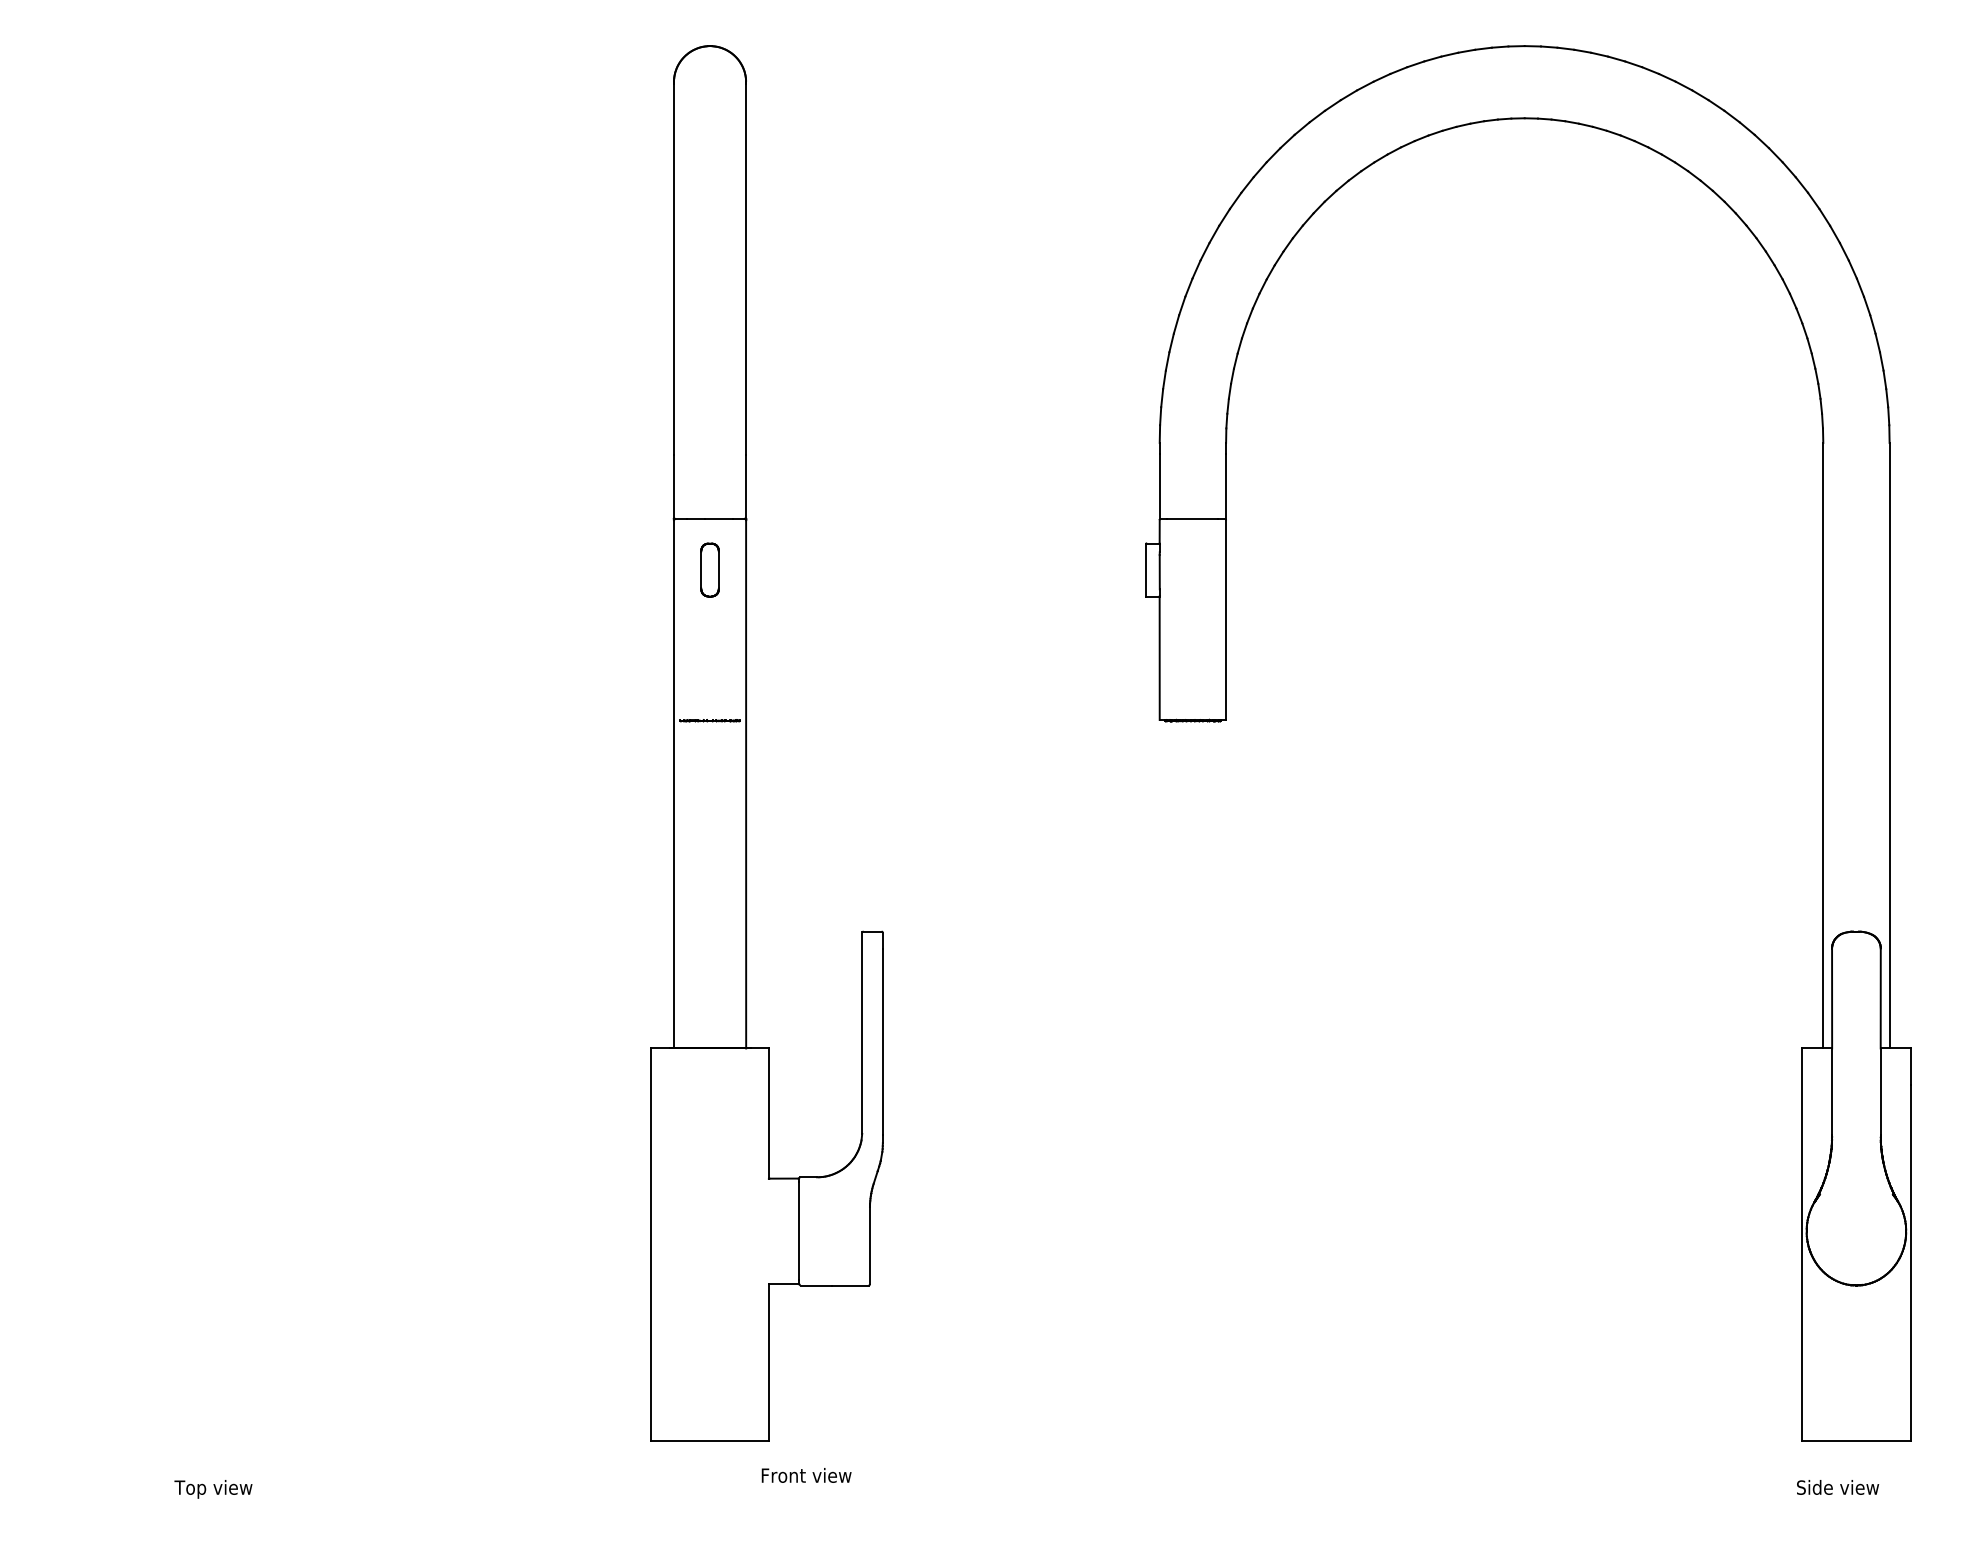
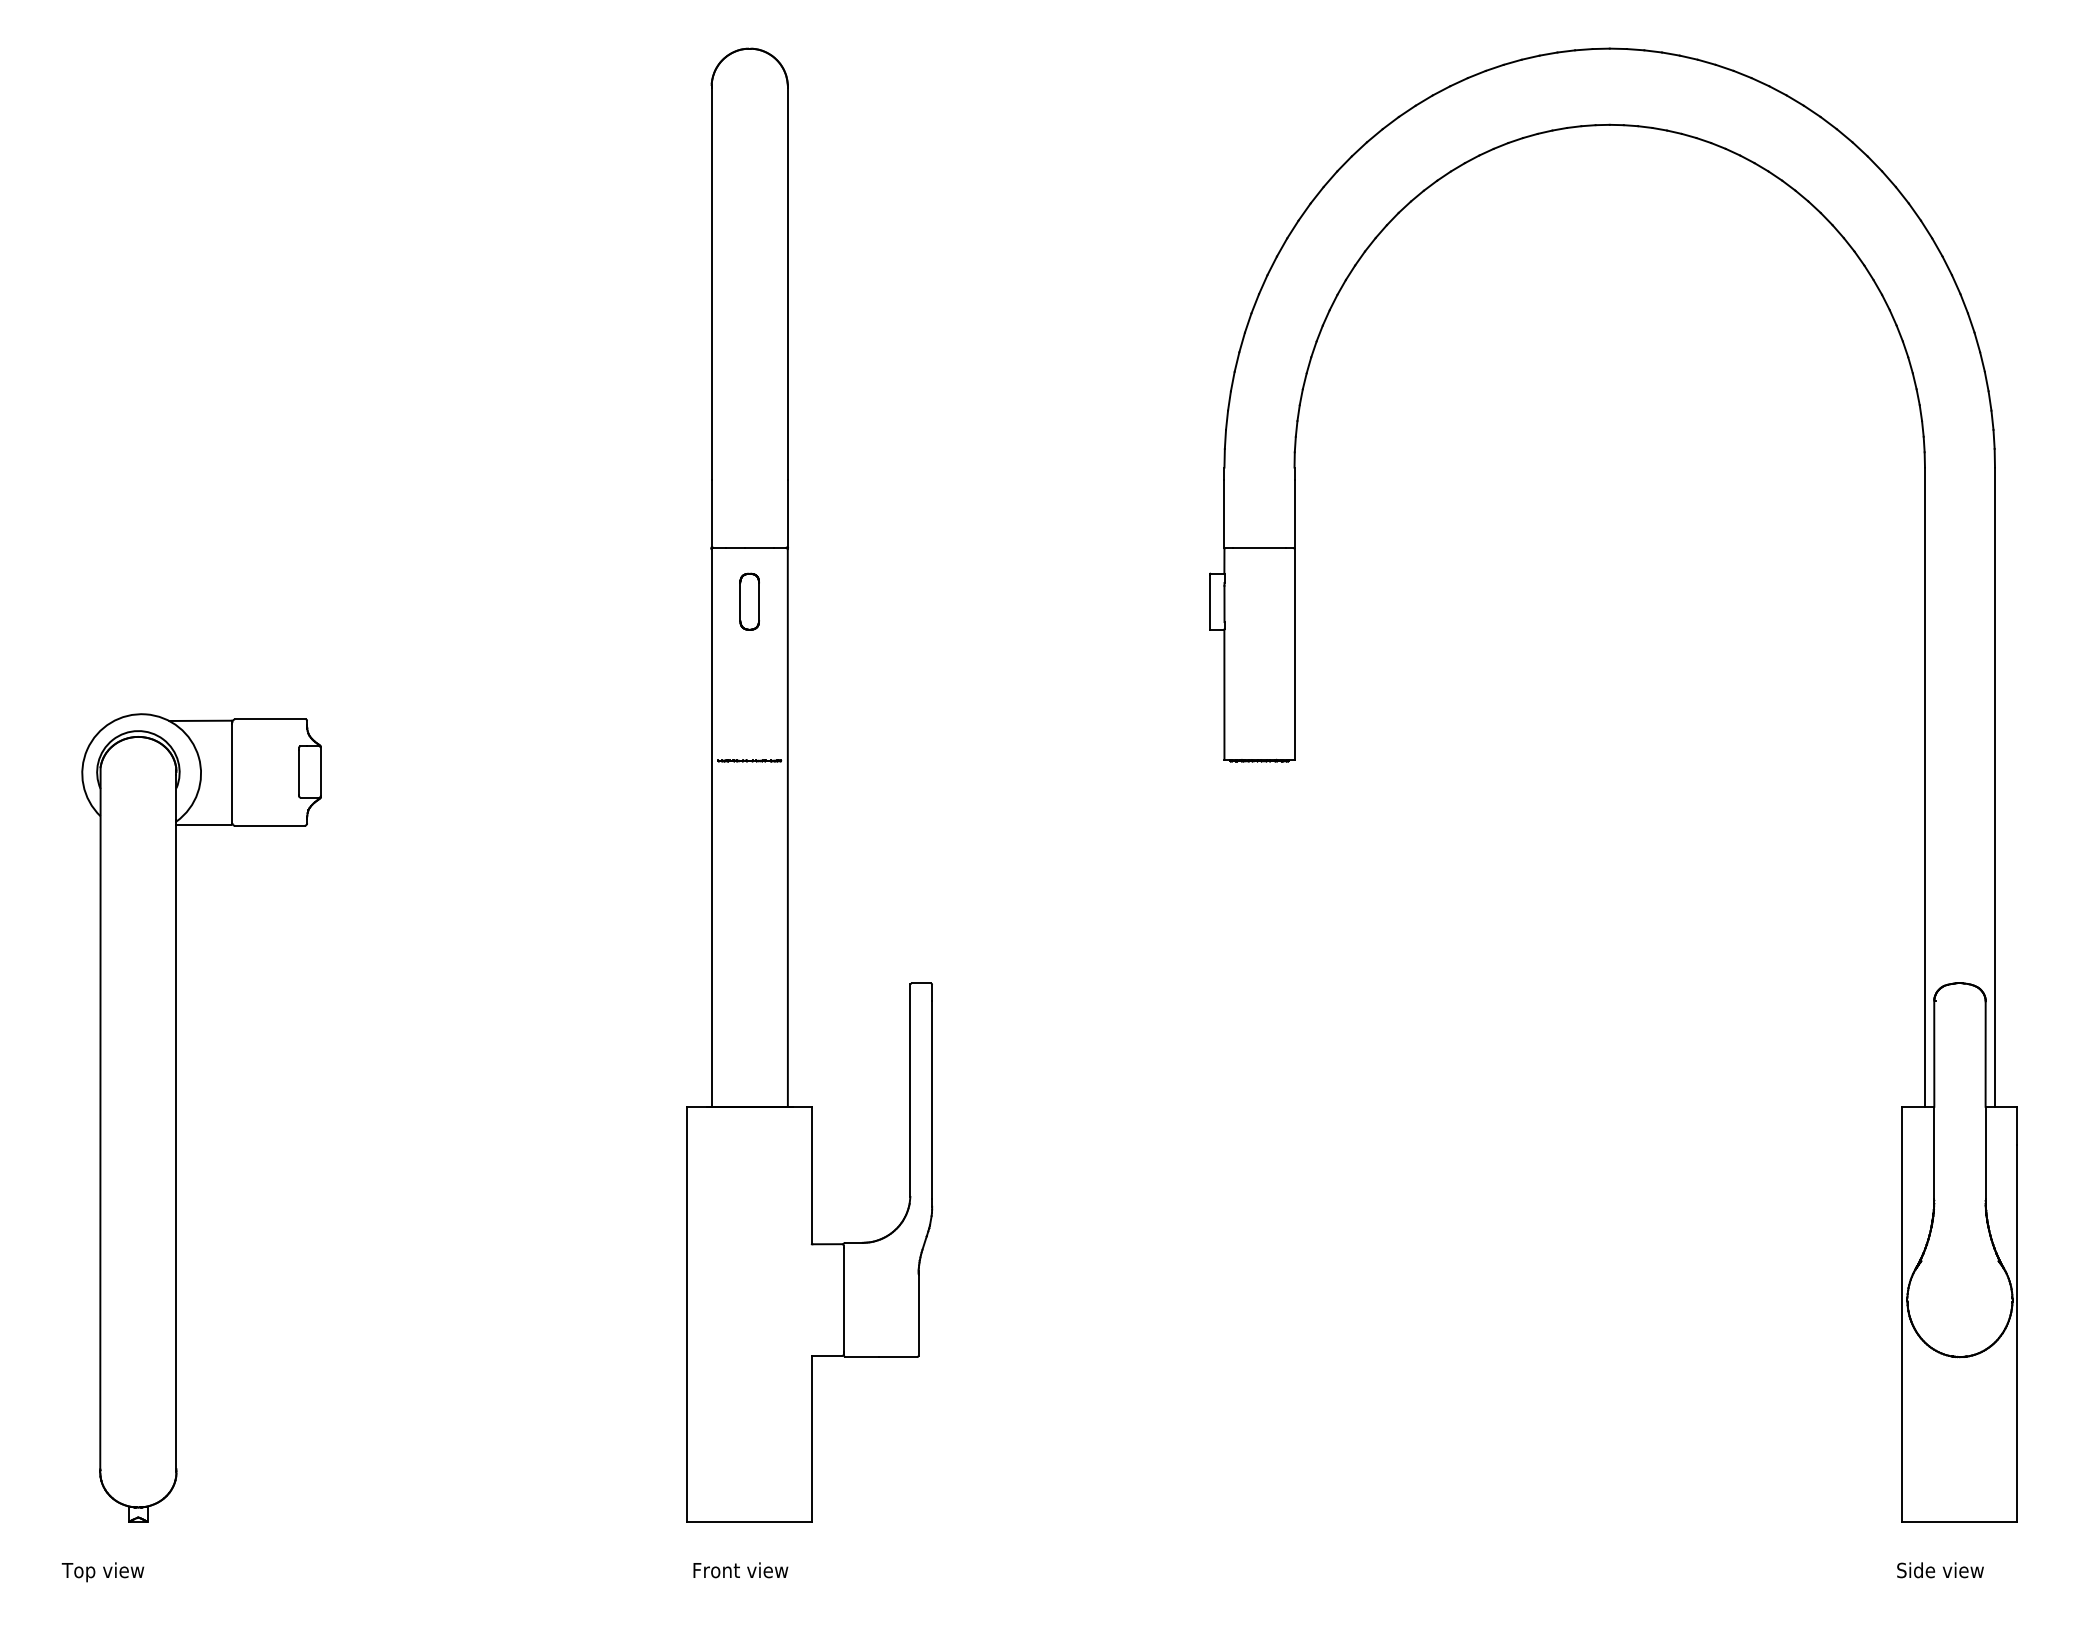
part: (167, 1058) -> (176, 1117), added
text: (806, 1475) -> (740, 1570), moved
text: (213, 1489) -> (103, 1572), moved

